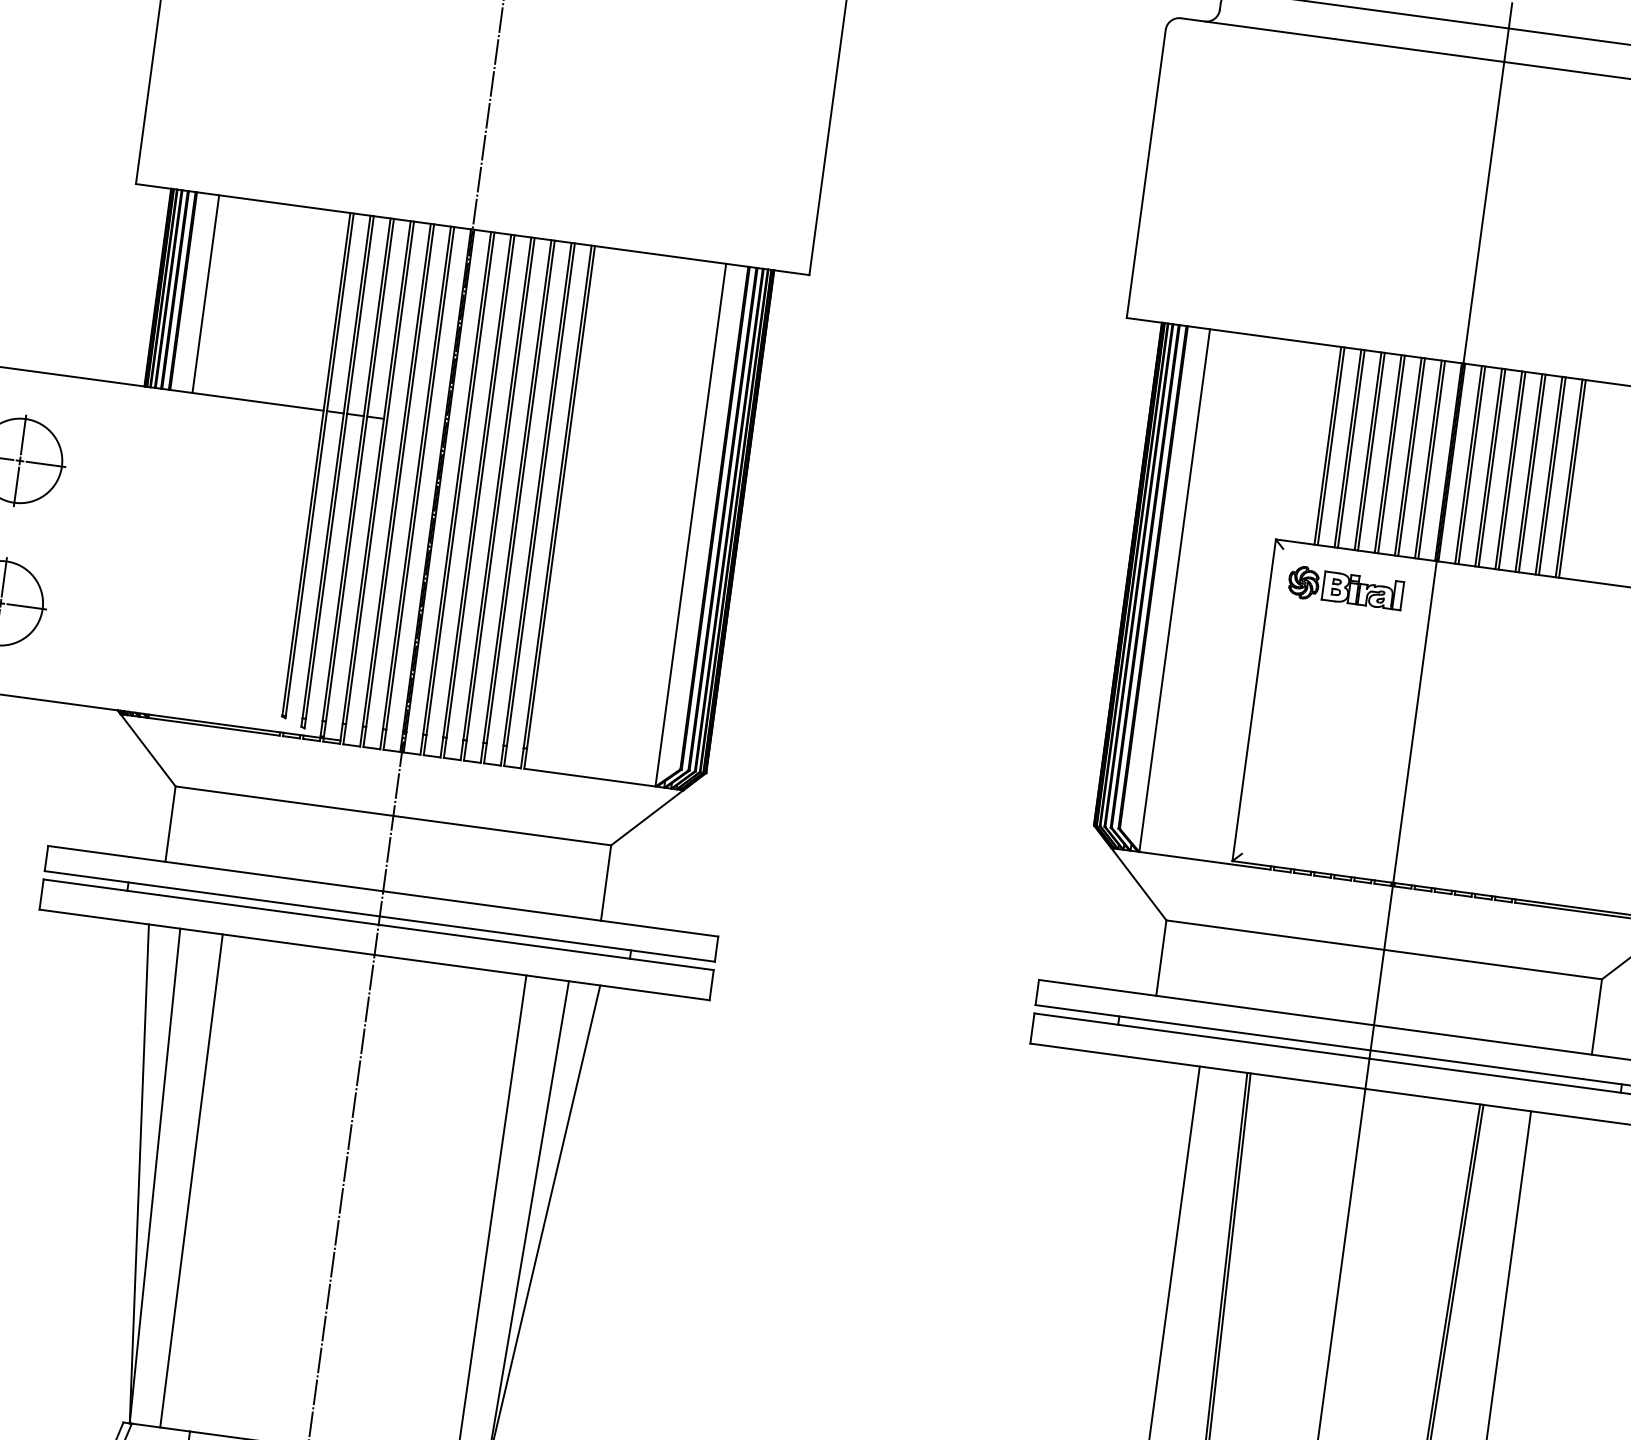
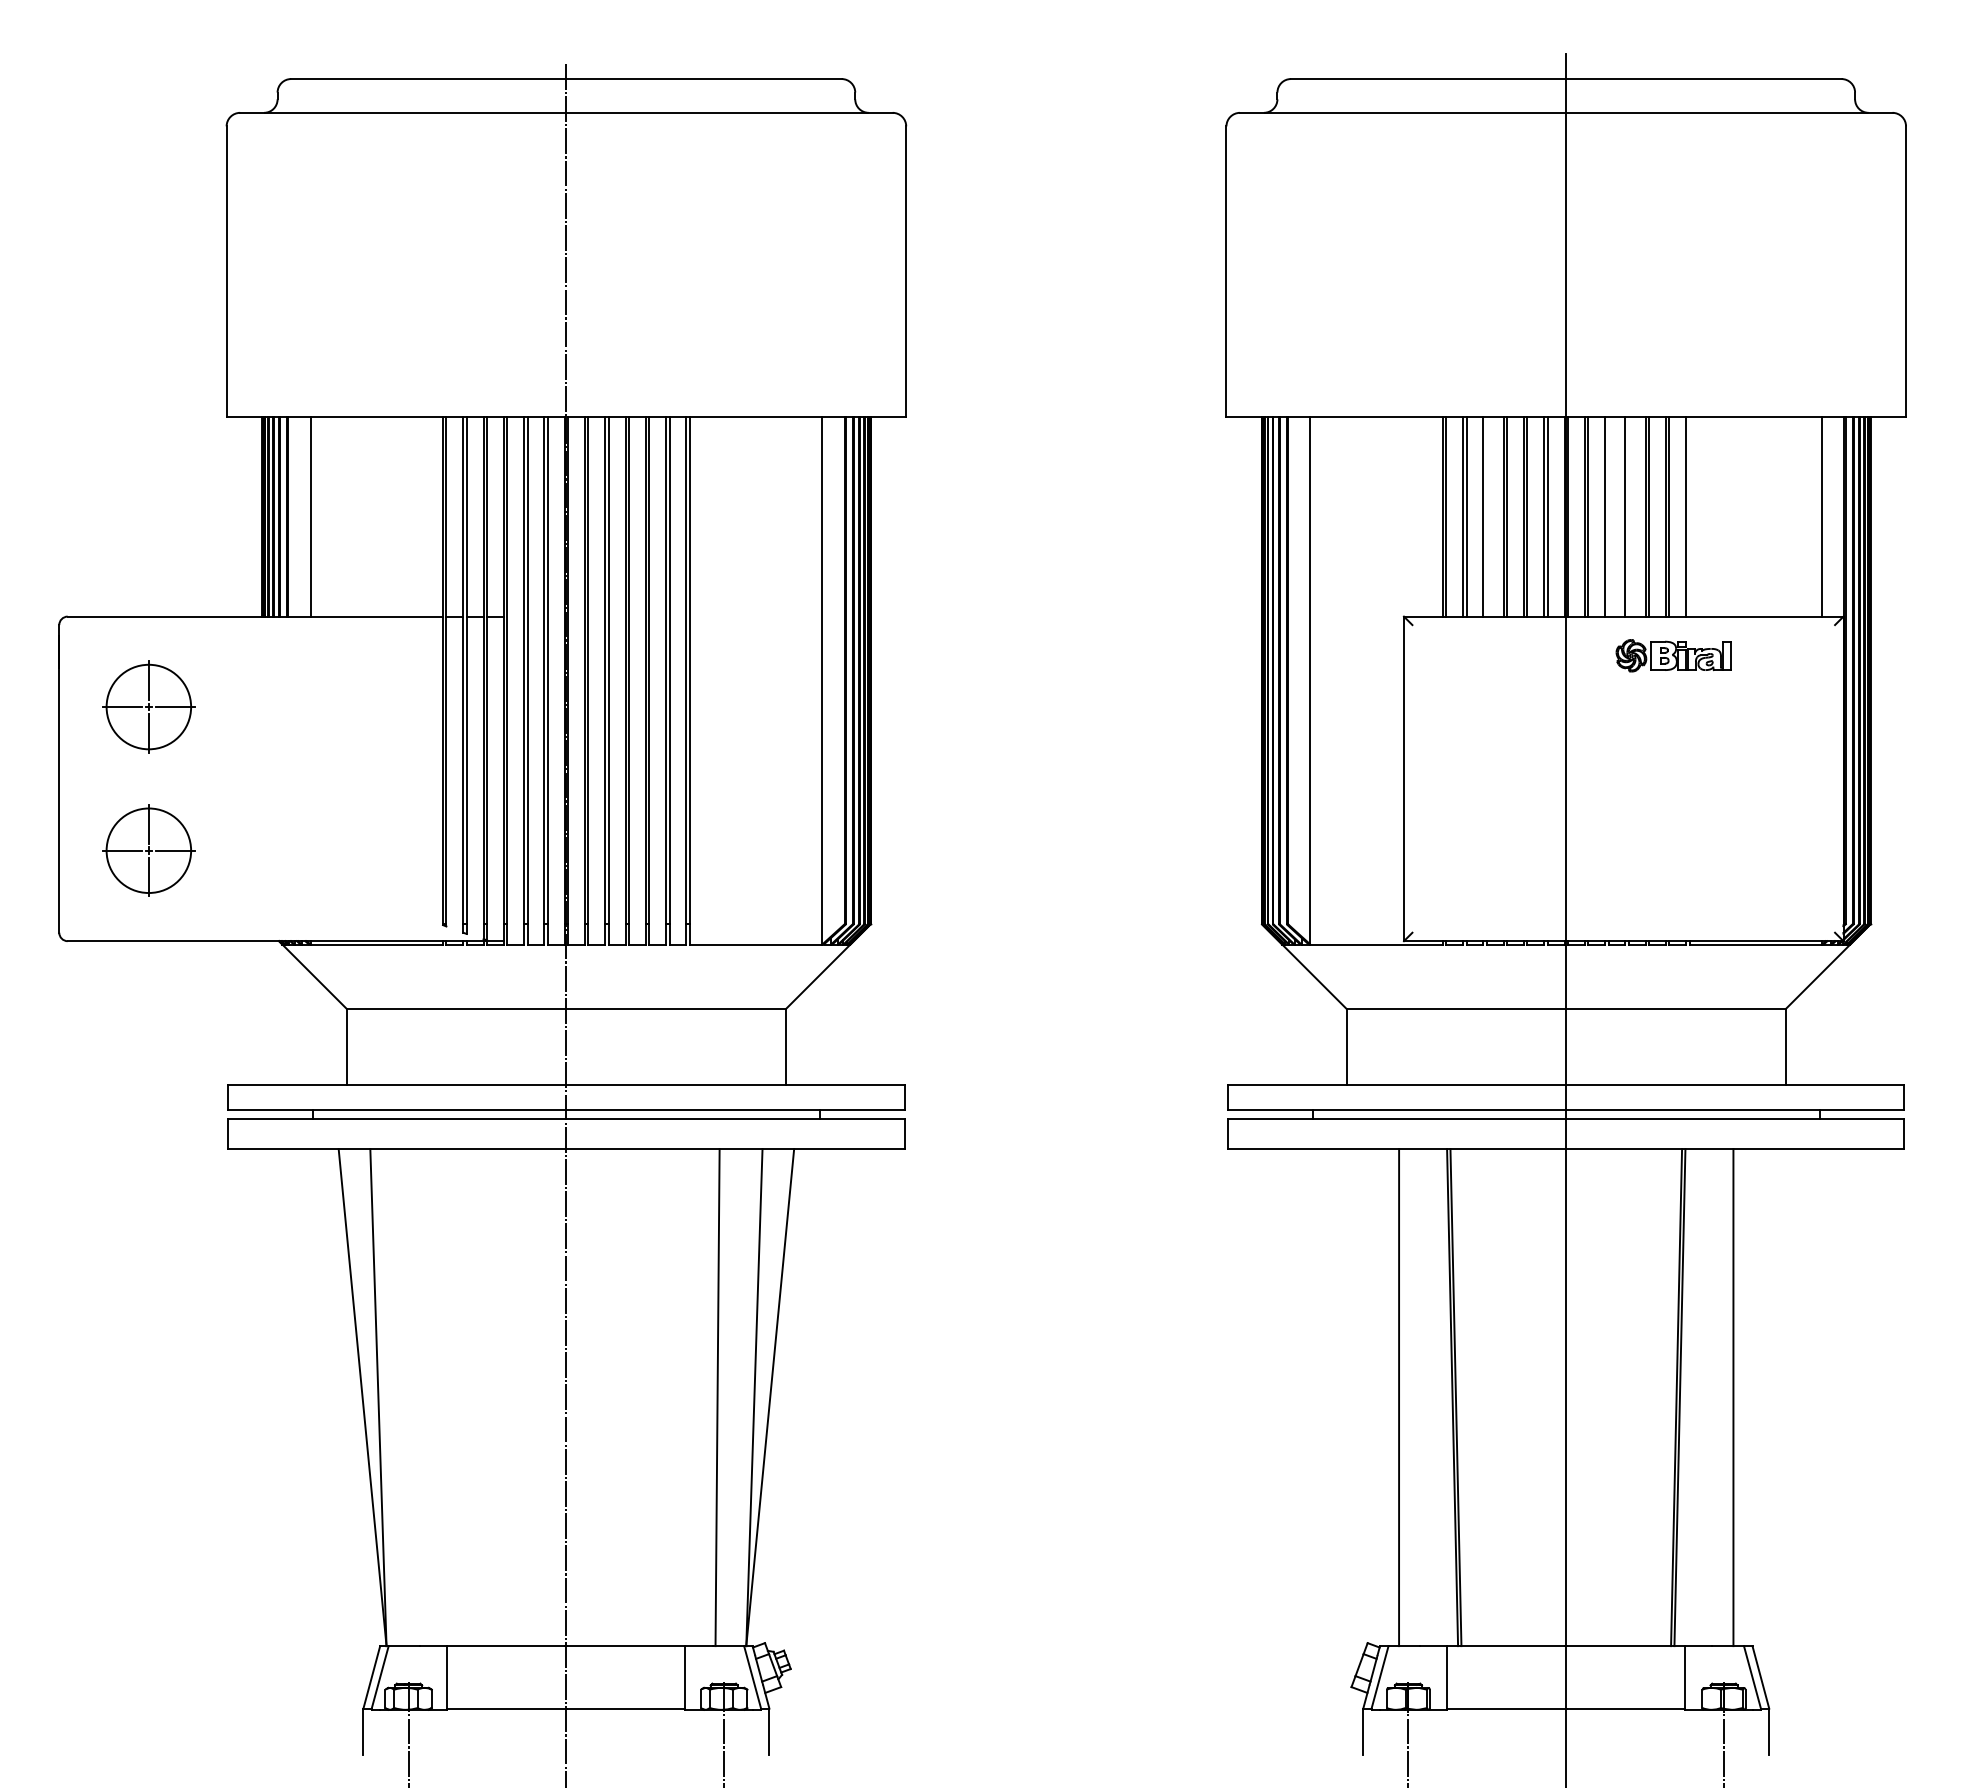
line: (1371, 451) -> (1486, 516), removed
line: (1492, 467) -> (1608, 516), removed
line: (1511, 470) -> (1628, 516), removed
line: (1572, 478) -> (1689, 516), removed
part: (1345, 588) -> (1673, 655), moved
line: (191, 1180) -> (415, 1397), removed

